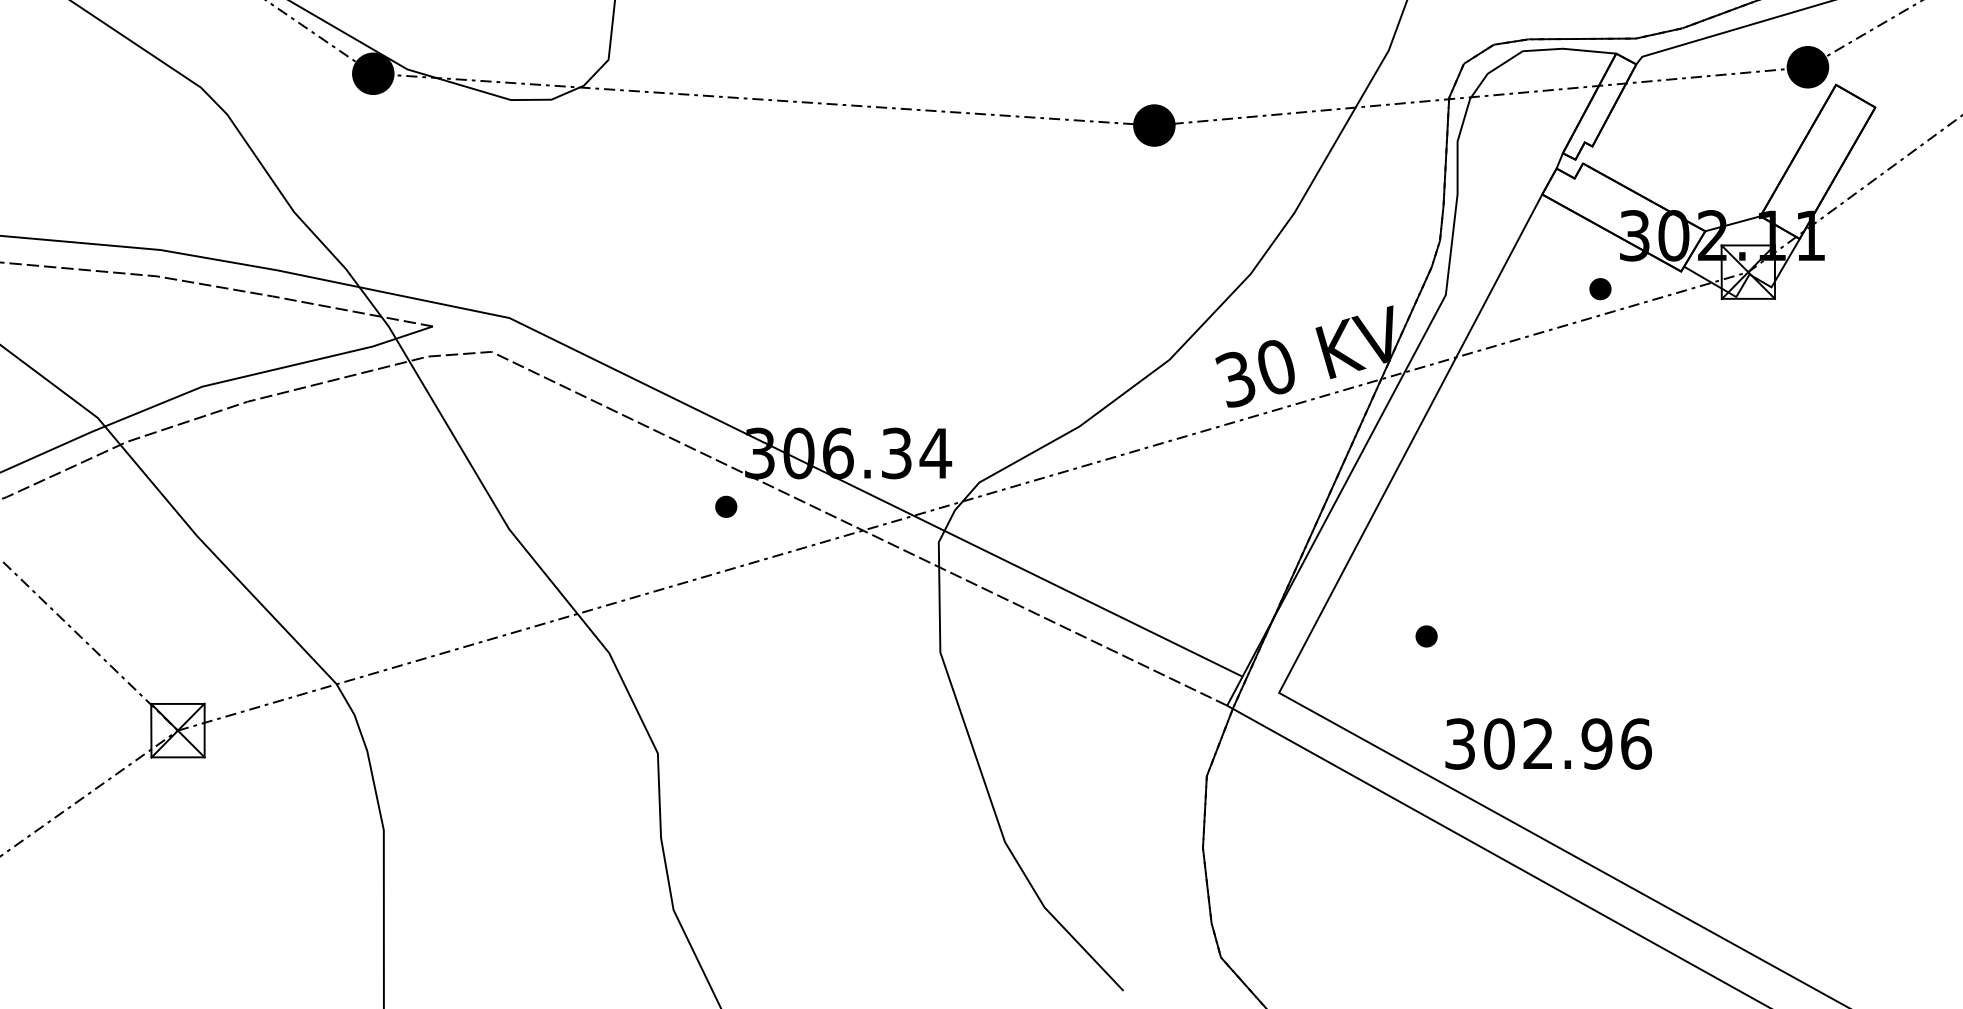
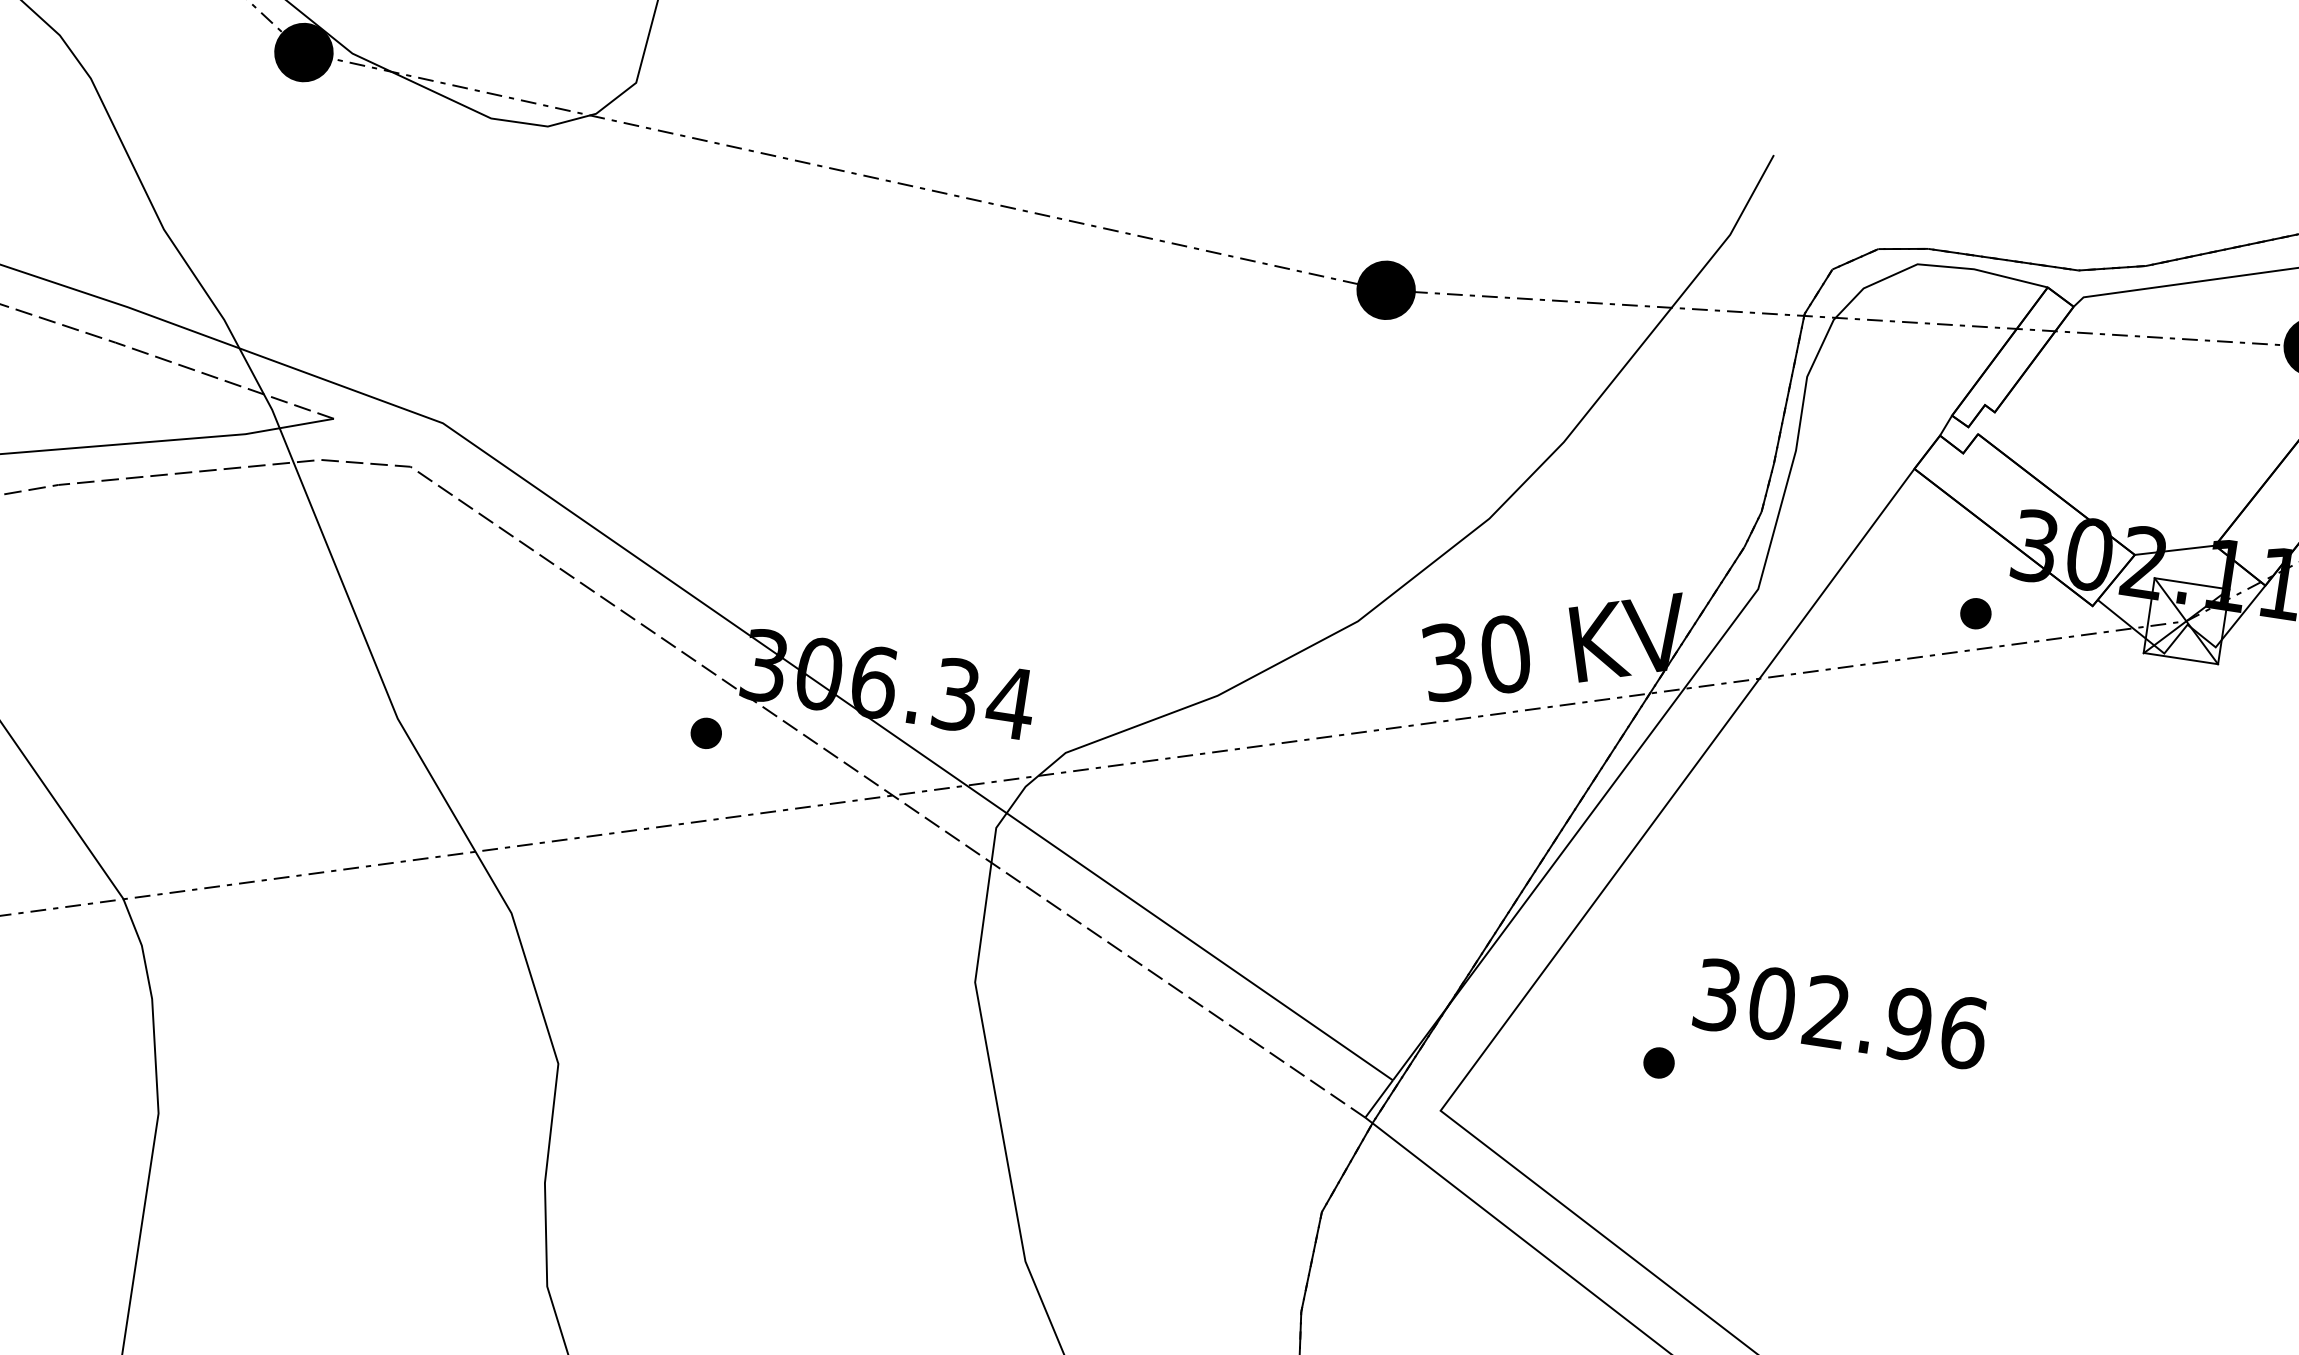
text: (1548, 743) -> (1841, 1013), moved

